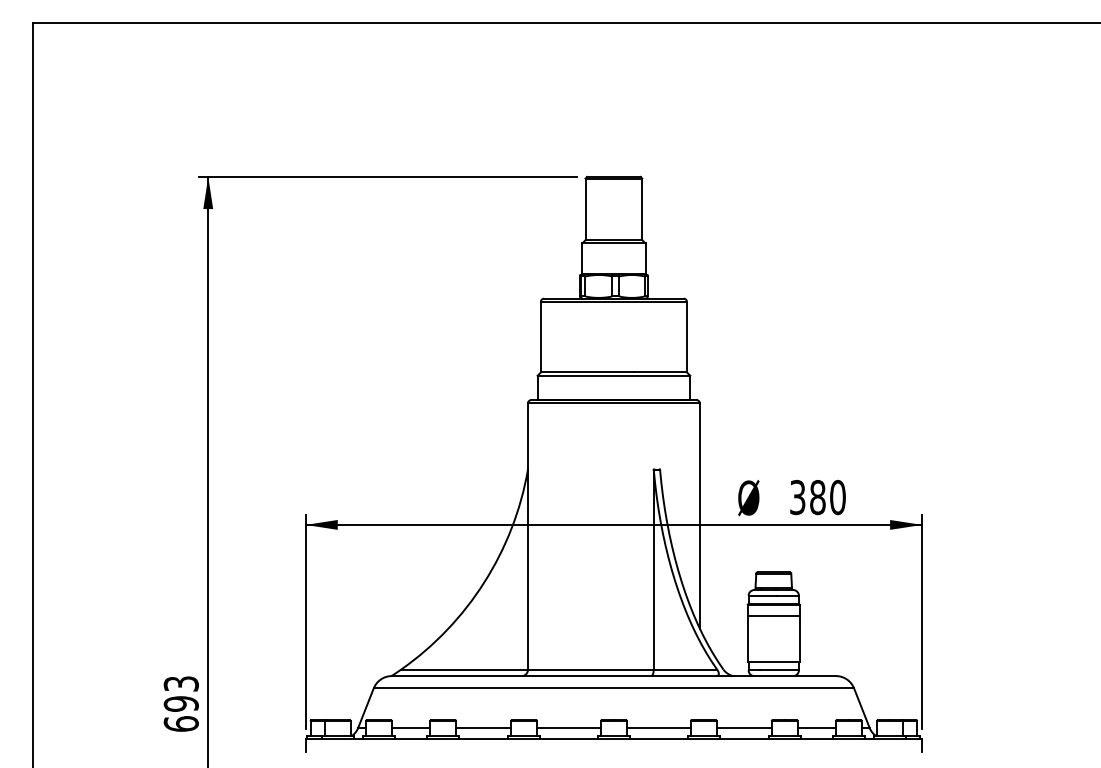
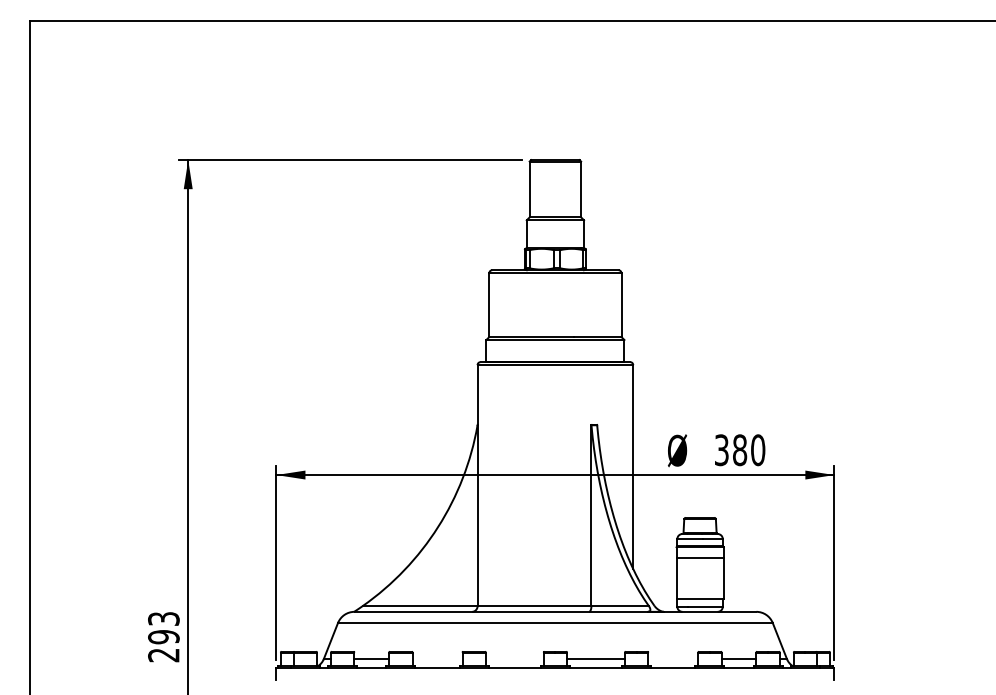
text: (180, 723) -> (163, 654), 693 -> 293
line: (483, 728) -> (437, 659), removed
line: (569, 728) -> (515, 659), removed
line: (743, 728) -> (672, 659), removed

